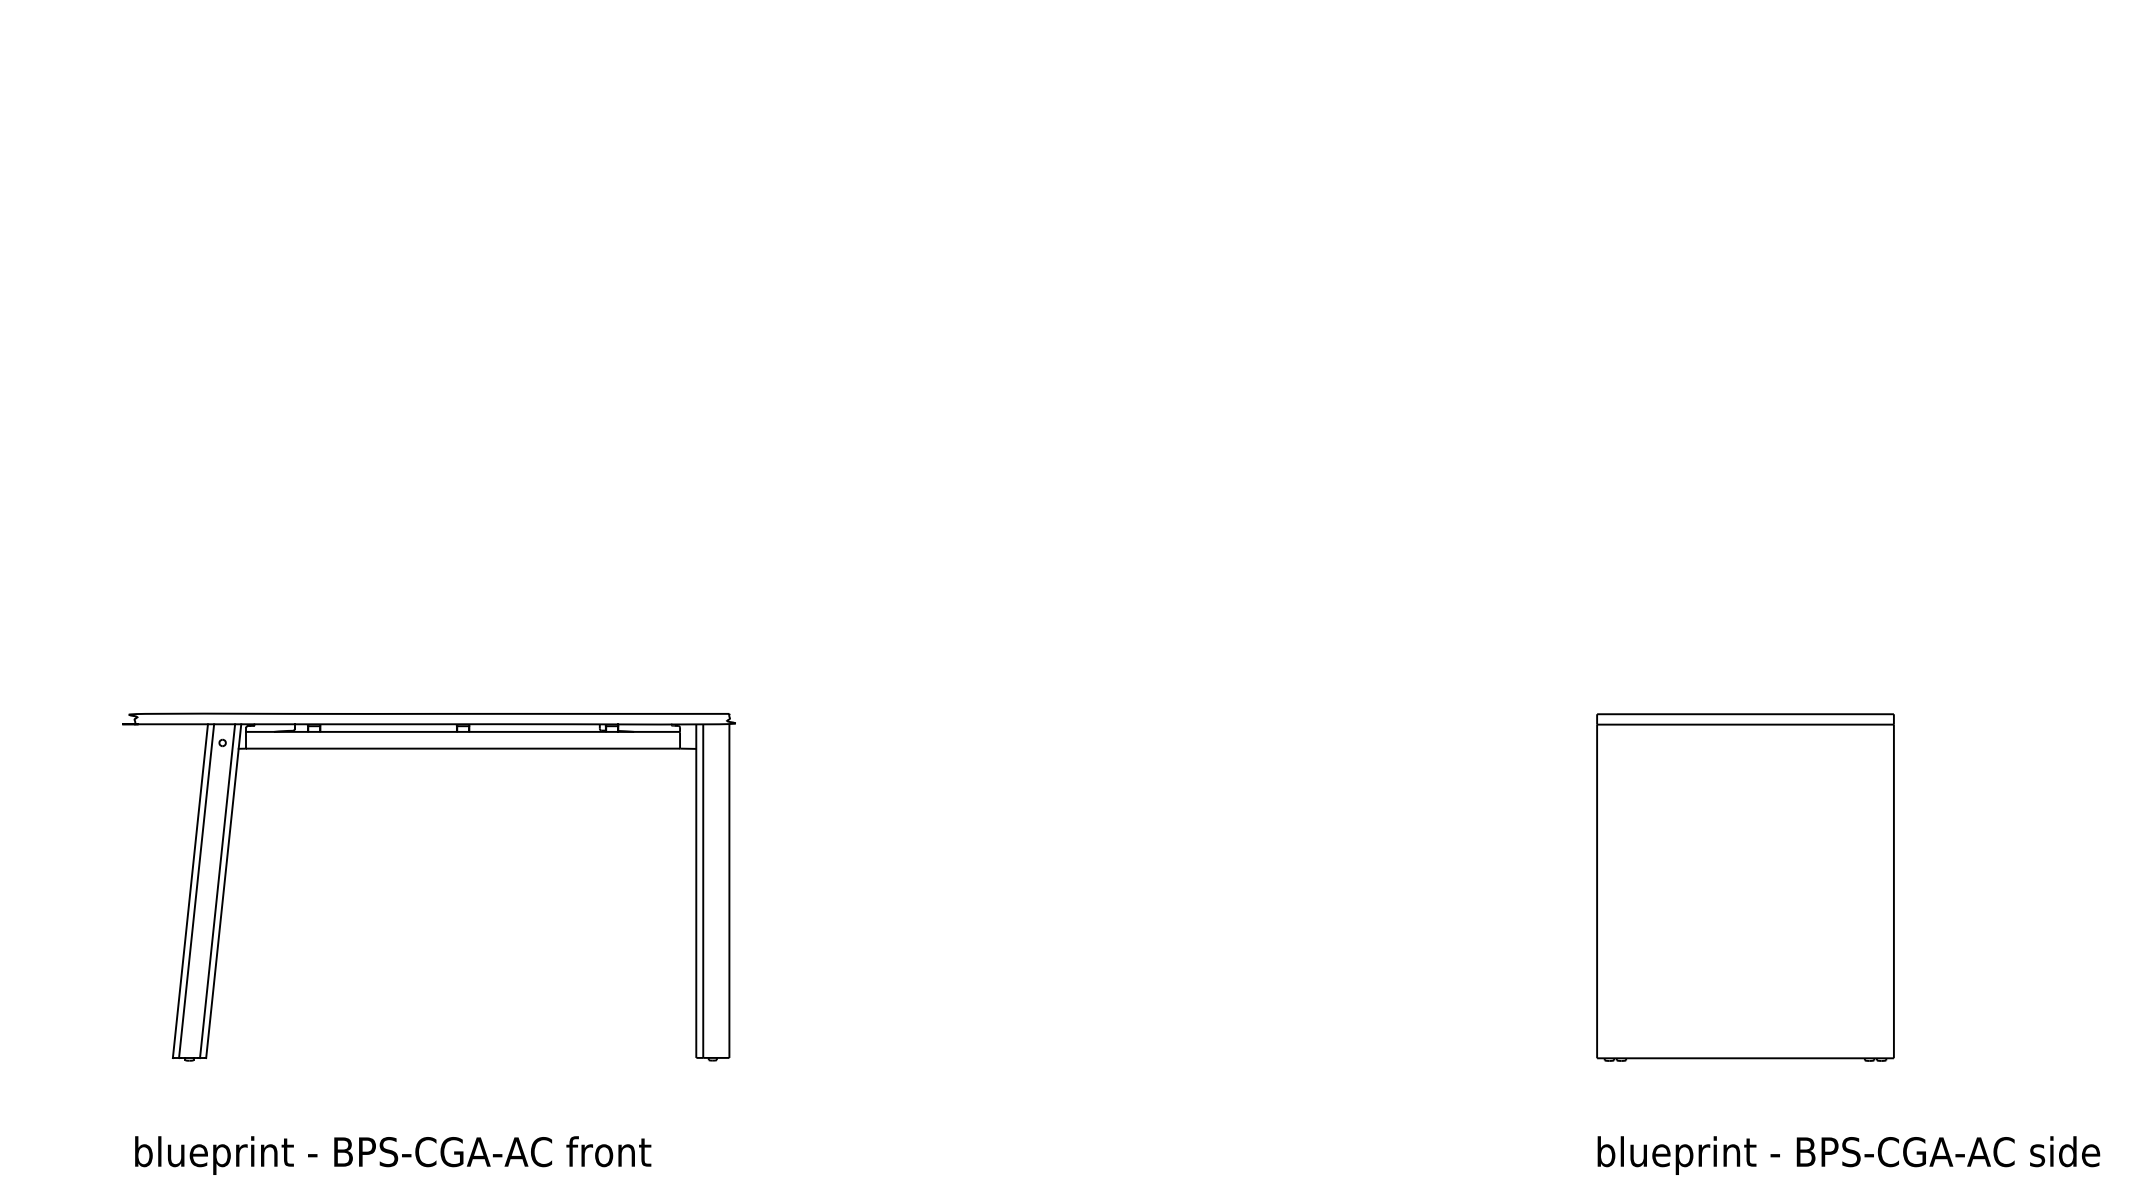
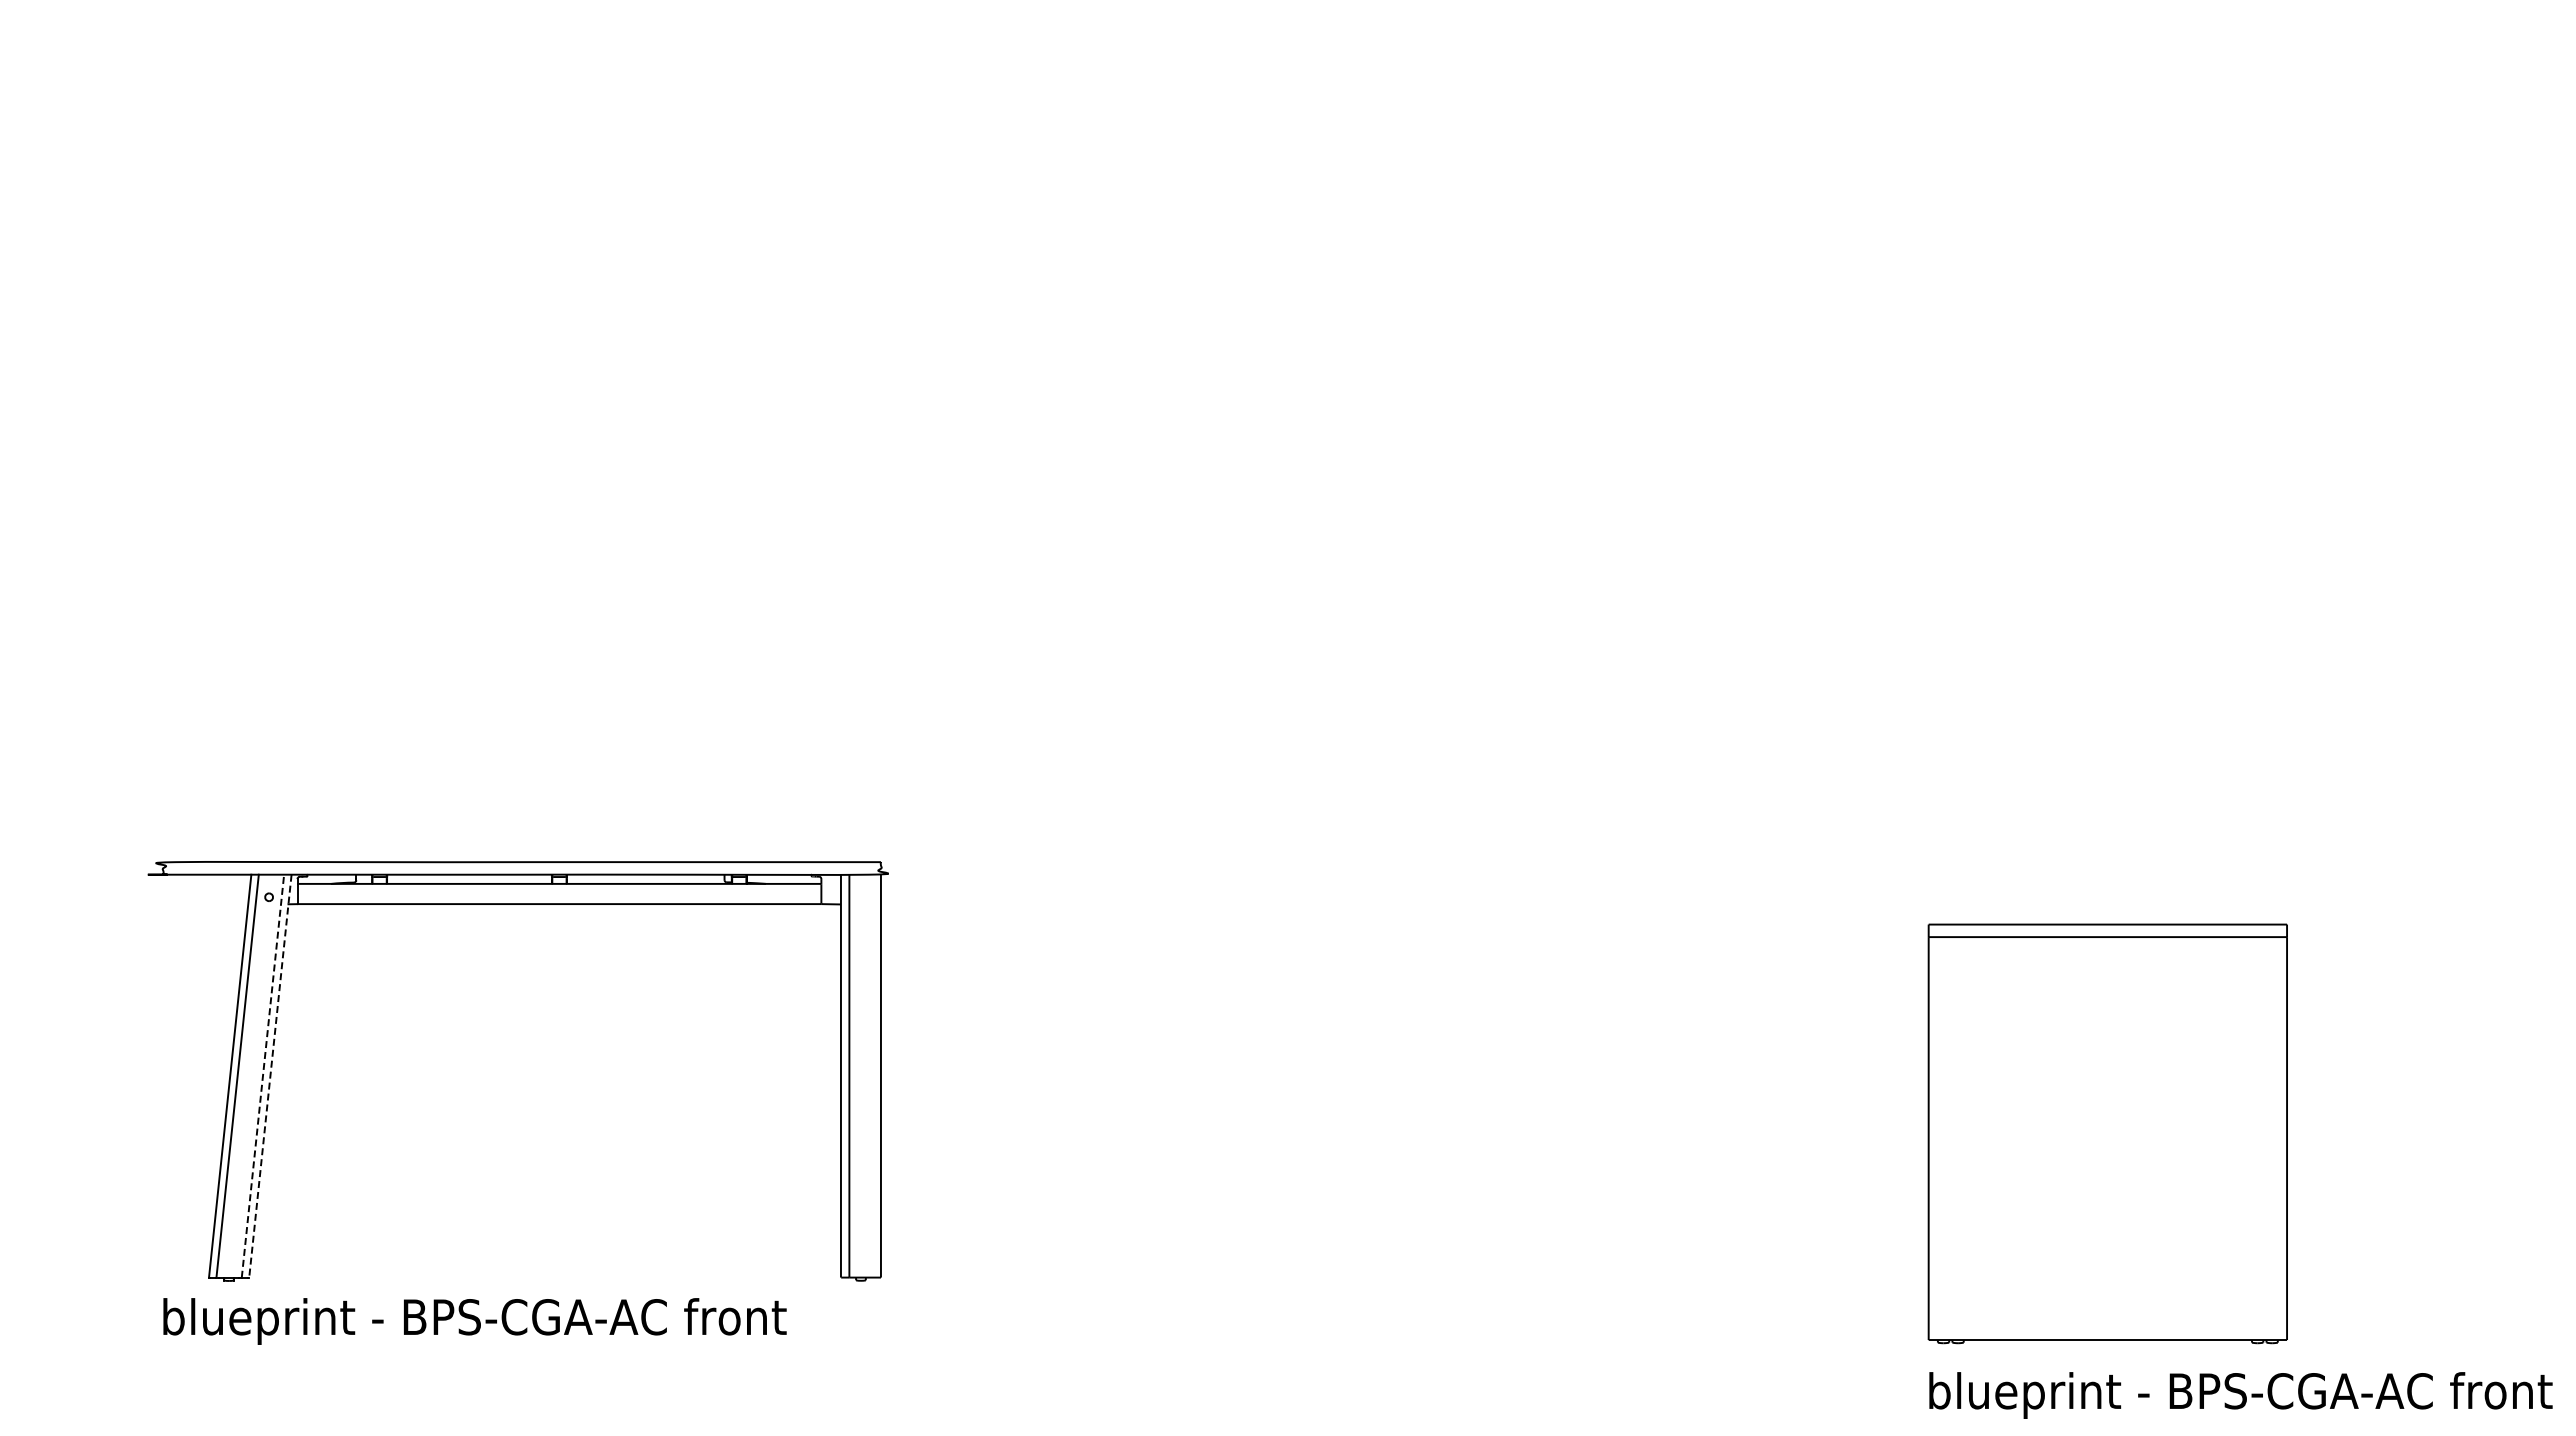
part: (1745, 887) -> (2107, 1133), moved
line: (217, 891) -> (262, 1076), solid -> dashed
line: (223, 891) -> (270, 1076), solid -> dashed
text: (2071, 1151) -> (2501, 1390), blueprint - BPS-CGA-AC side -> blueprint - BPS-CGA-AC front
text: (392, 1155) -> (474, 1321), moved

